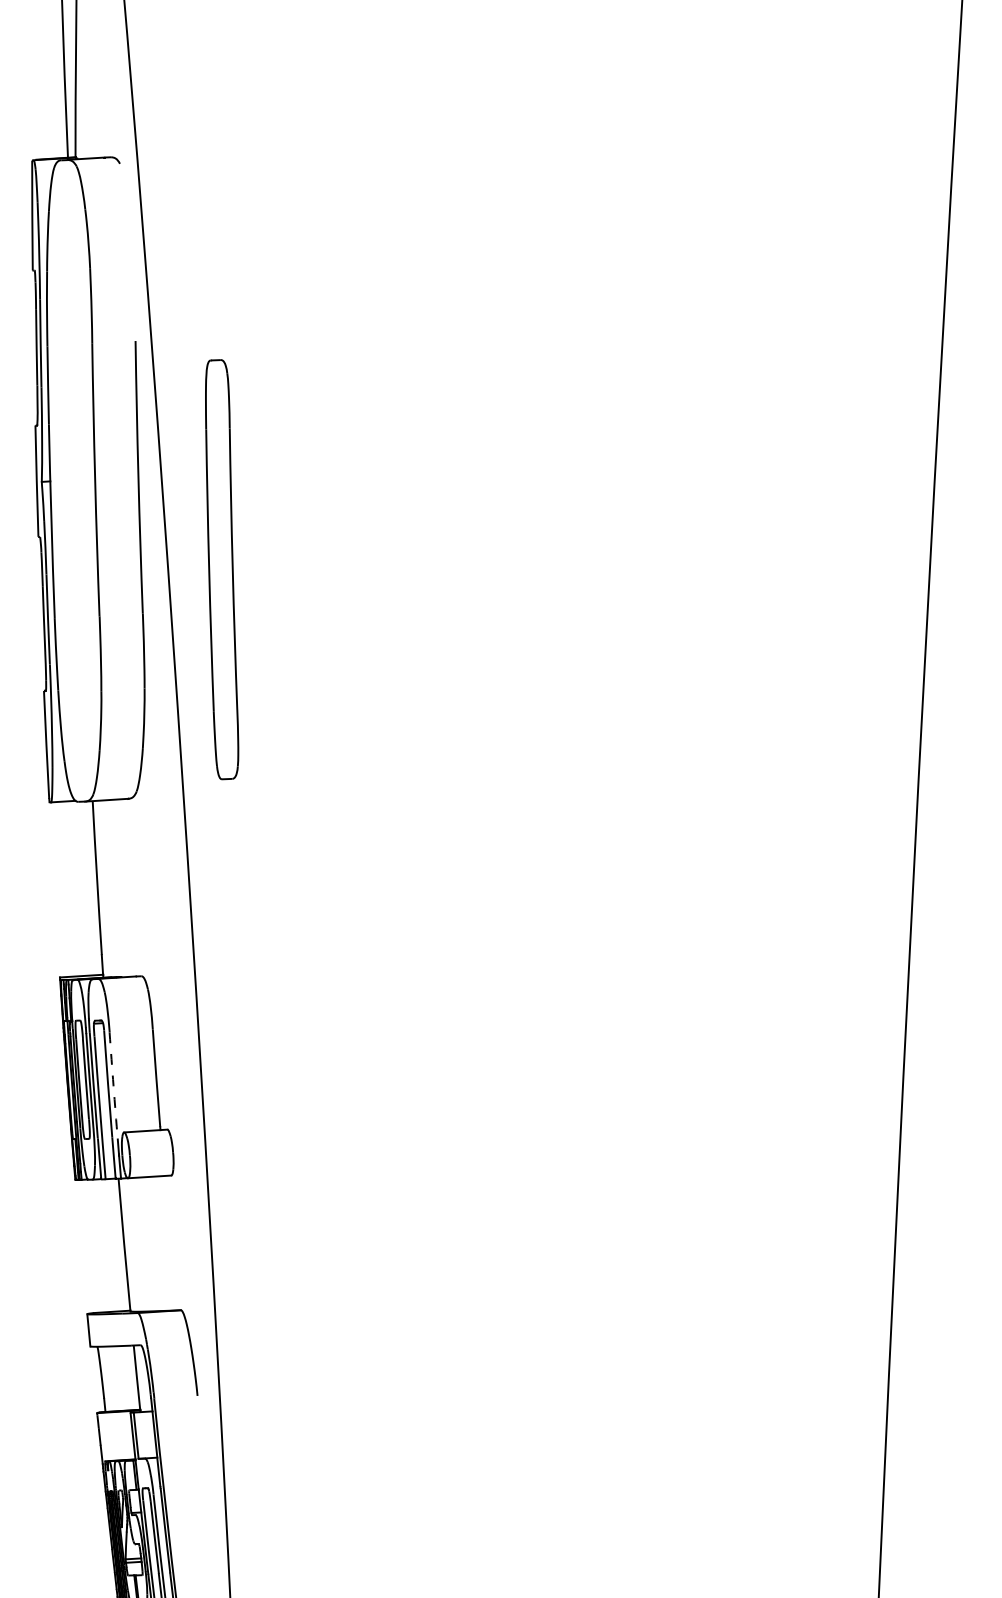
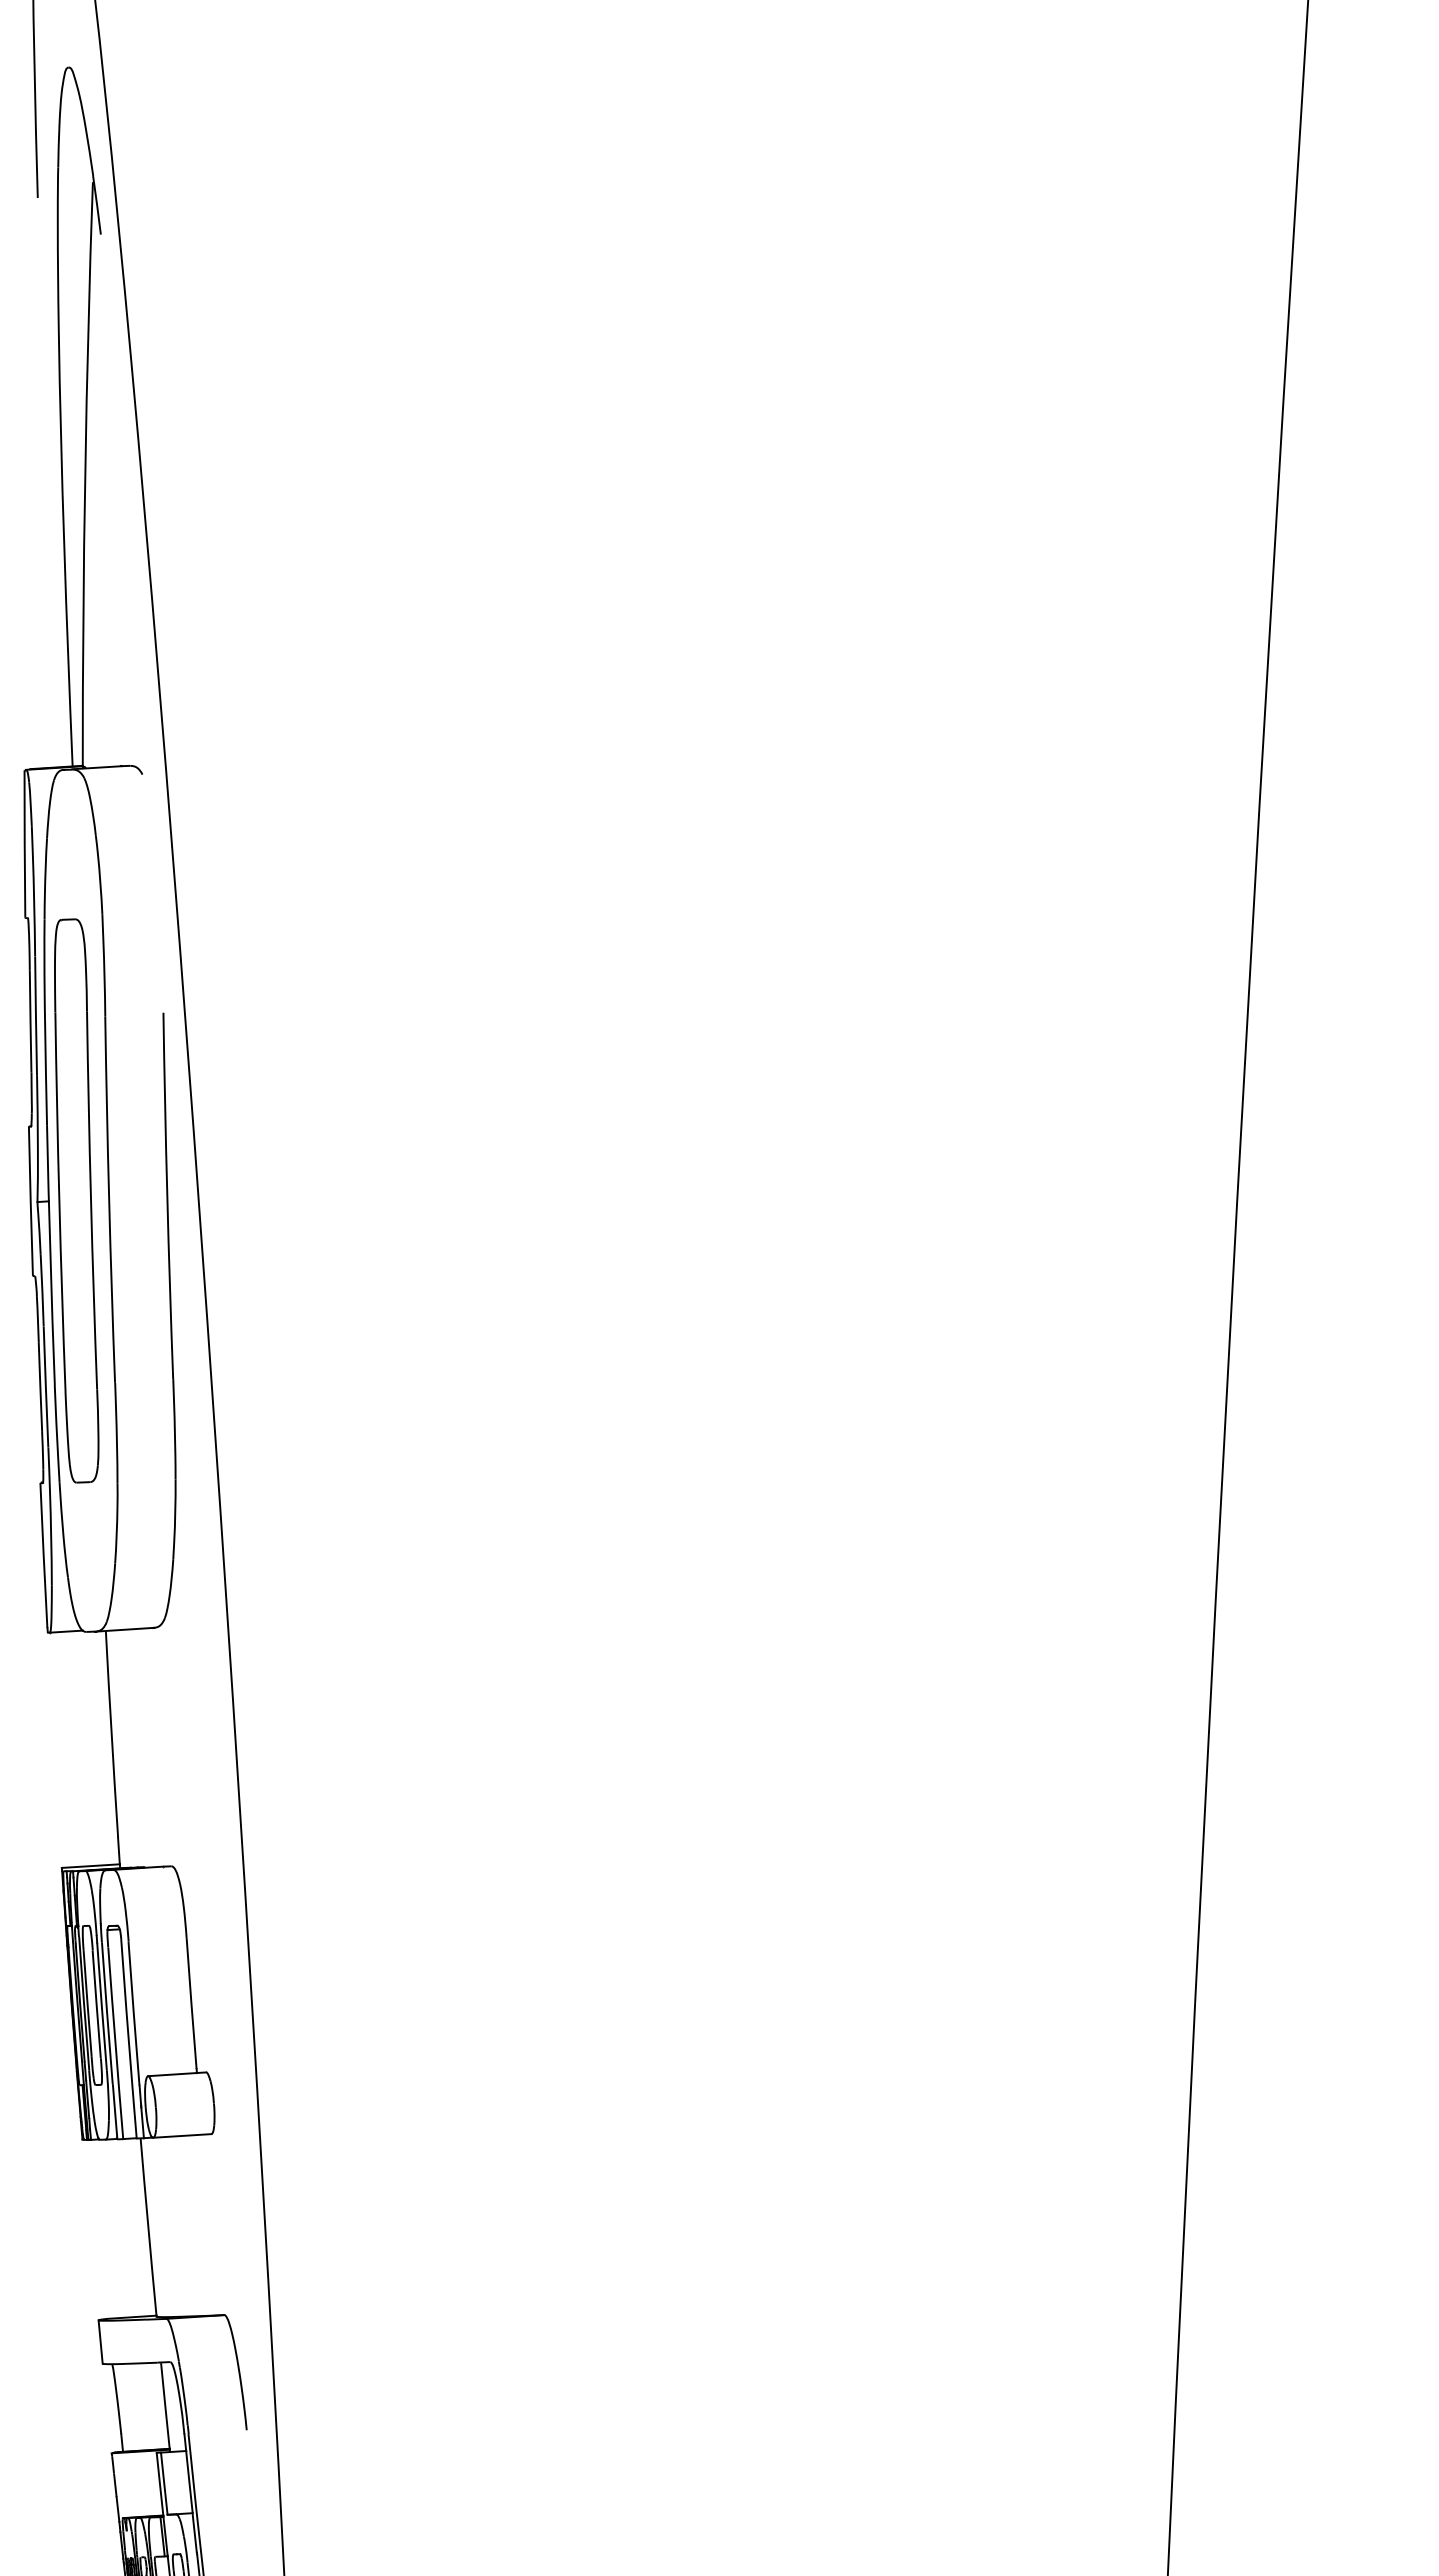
part: (221, 569) -> (76, 1200), moved
arc: (113, 1085) -> (133, 2013), dashed -> solid

